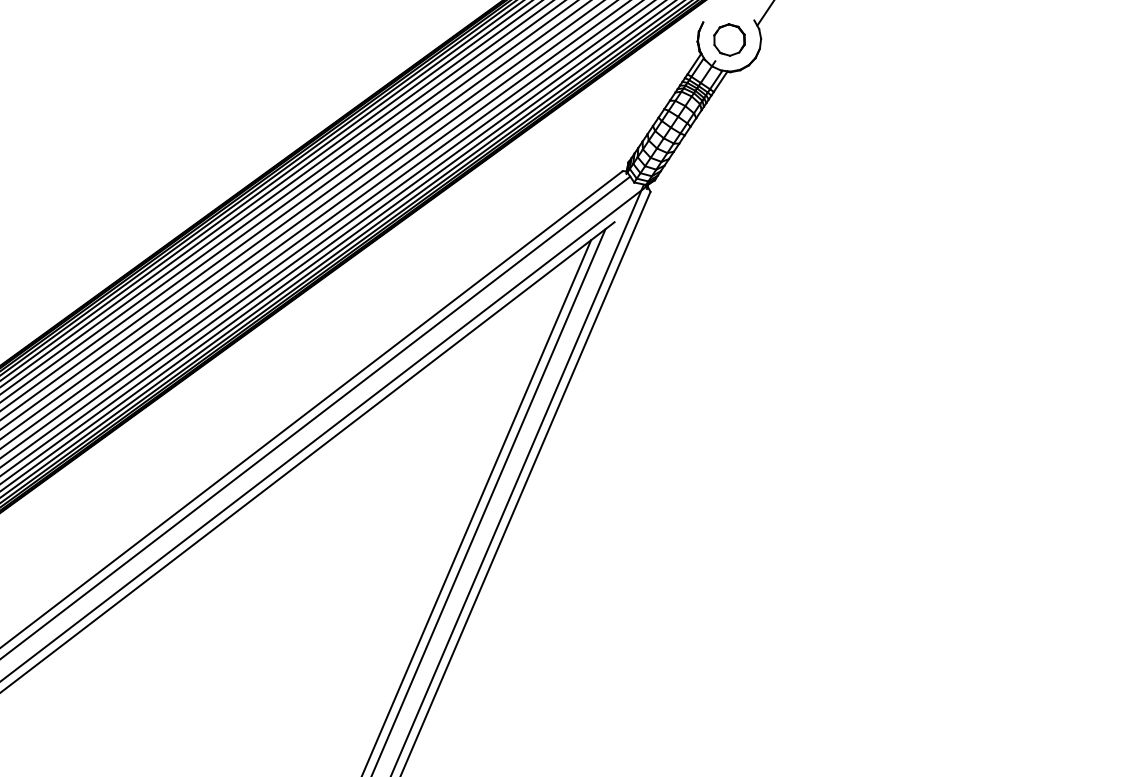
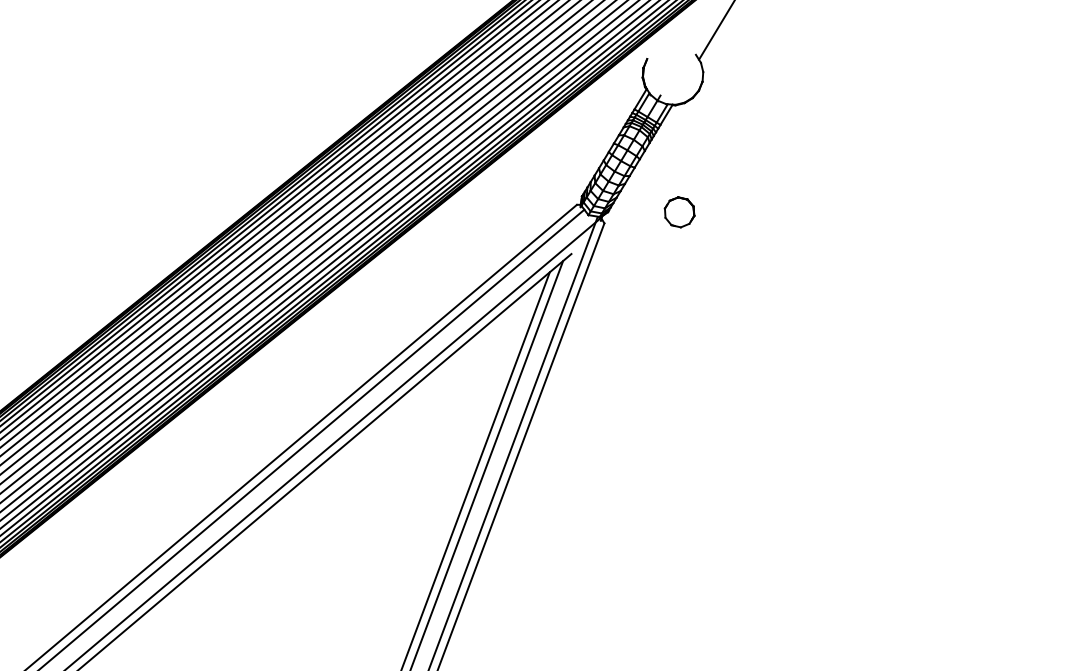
part: (729, 39) -> (679, 211), moved

